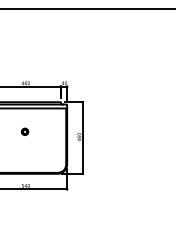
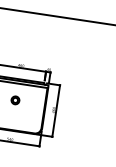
part: (24, 131) -> (15, 100), size x1.67

